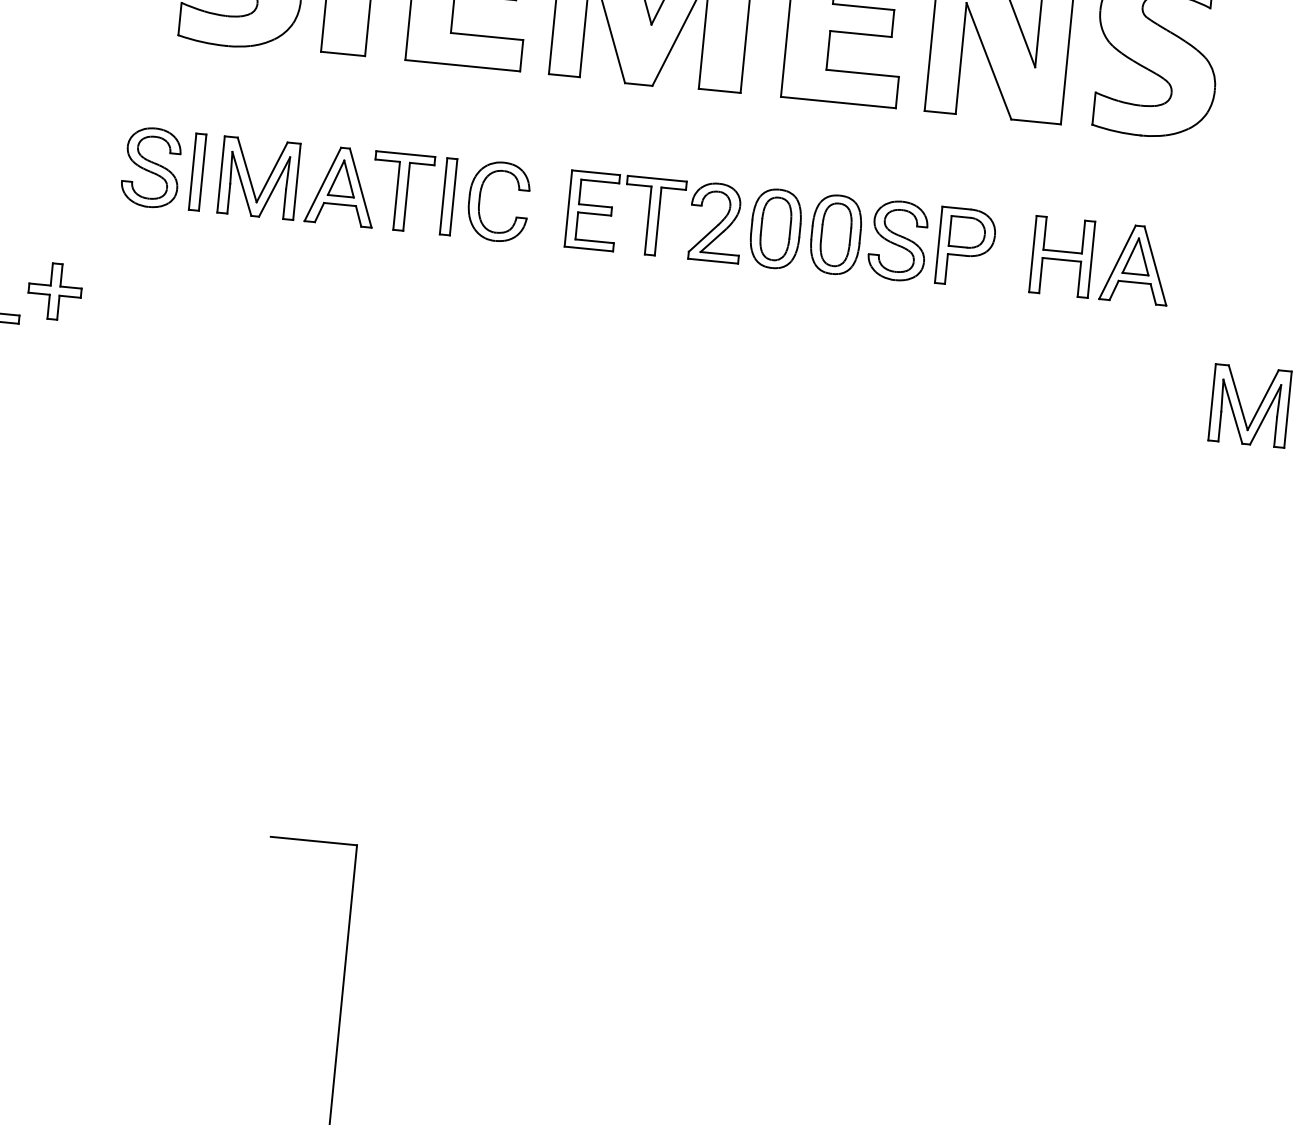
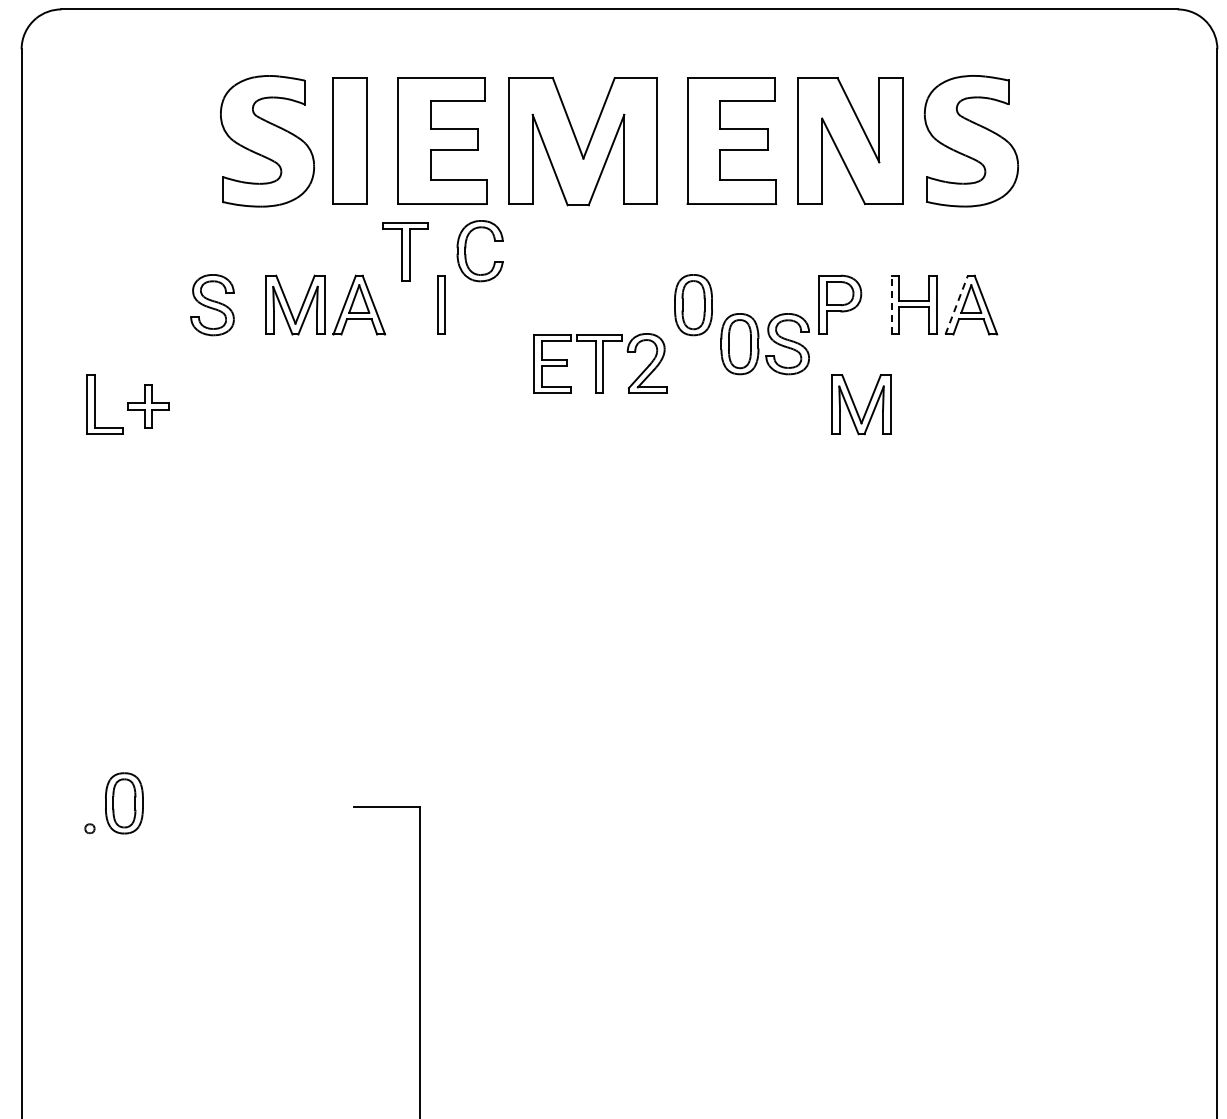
part: (196, 171) -> (247, 304), removed
part: (401, 191) -> (405, 251), moved
part: (481, 196) -> (466, 248), moved
part: (655, 216) -> (600, 363), moved
part: (867, 238) -> (764, 344), moved
line: (1032, 253) -> (891, 304), solid -> dashed
line: (1117, 261) -> (956, 304), solid -> dashed
part: (1249, 405) -> (861, 404), moved

